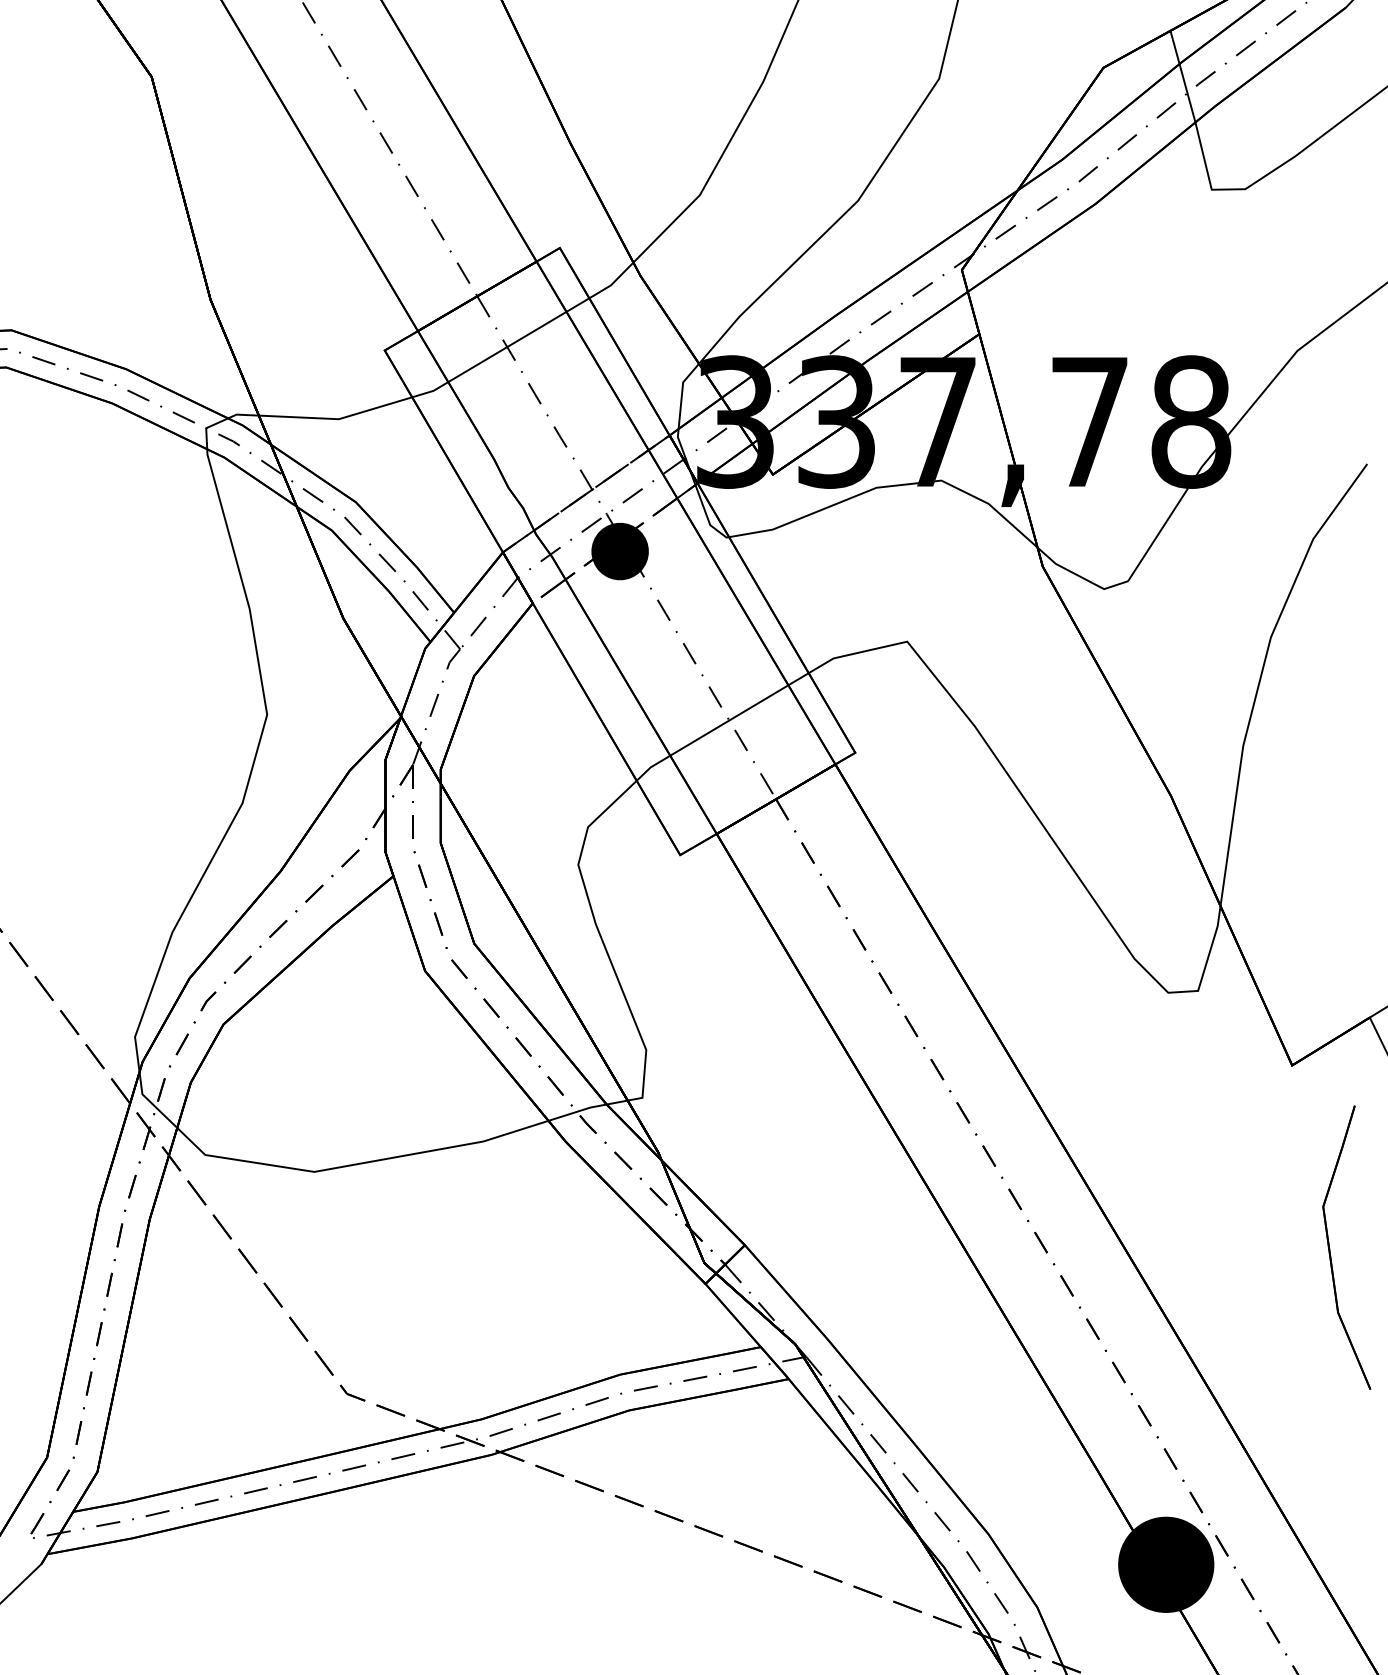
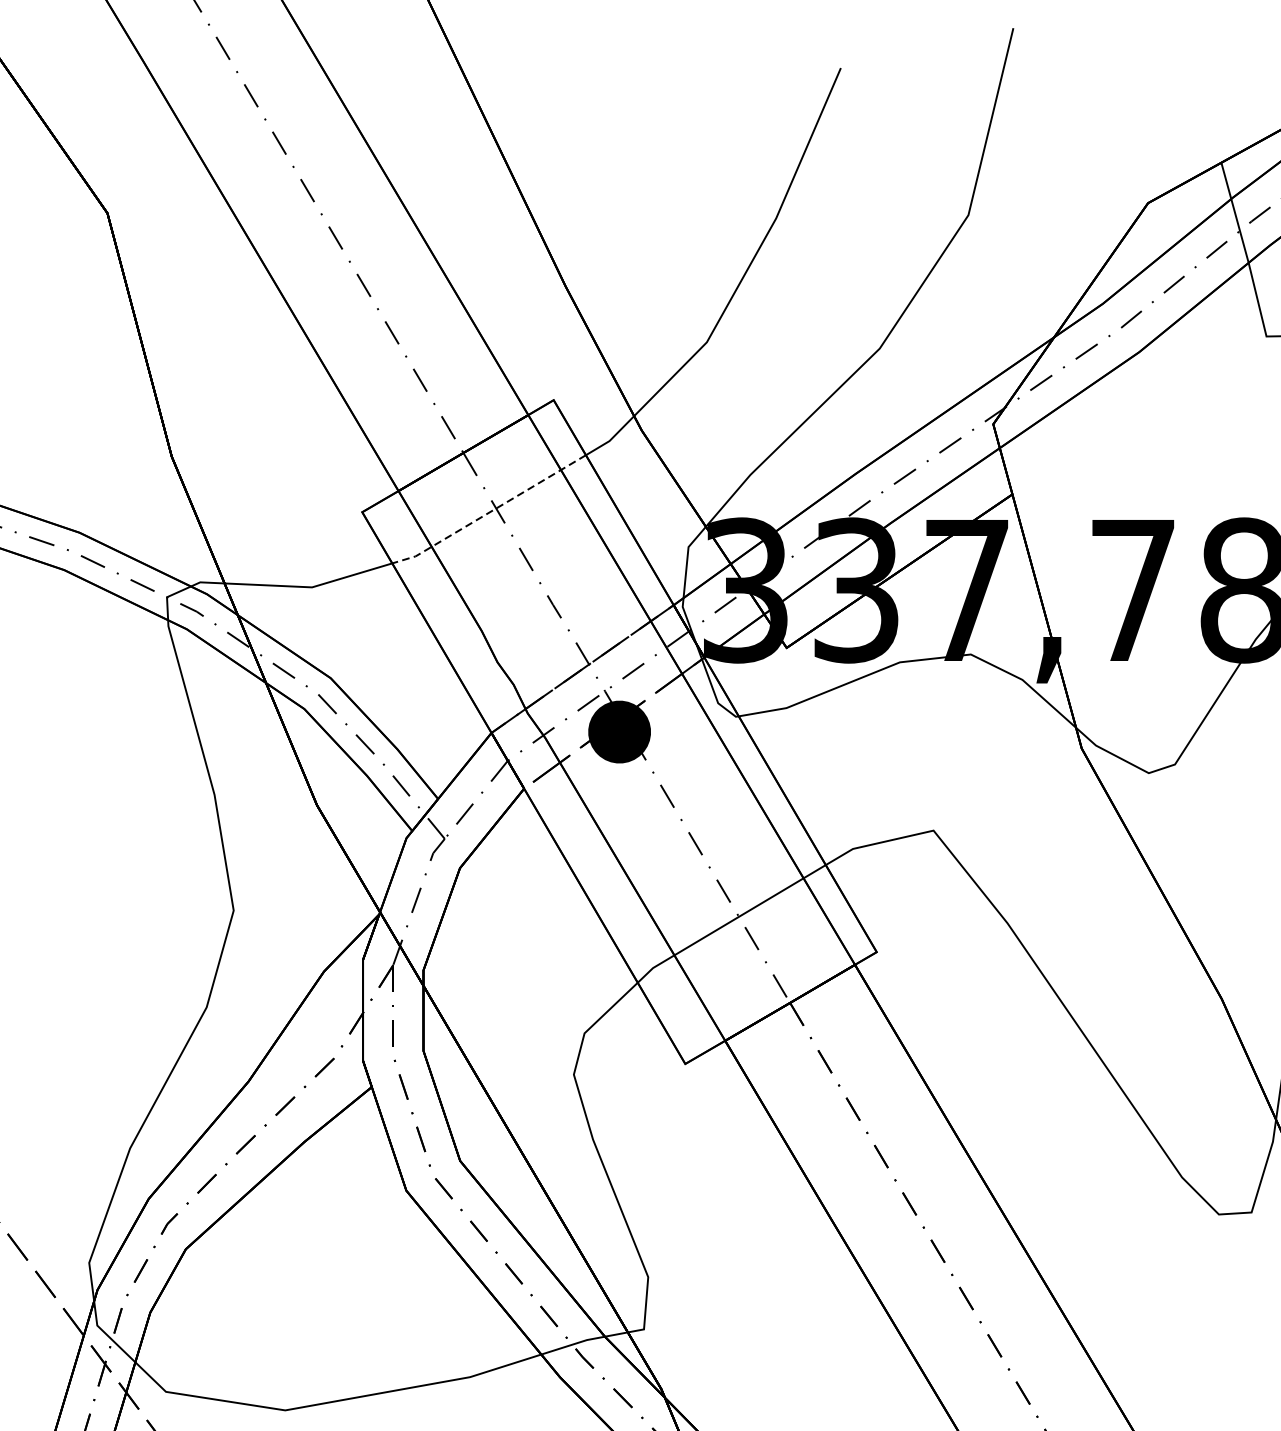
line: (501, 350) -> (489, 512), solid -> dashed

